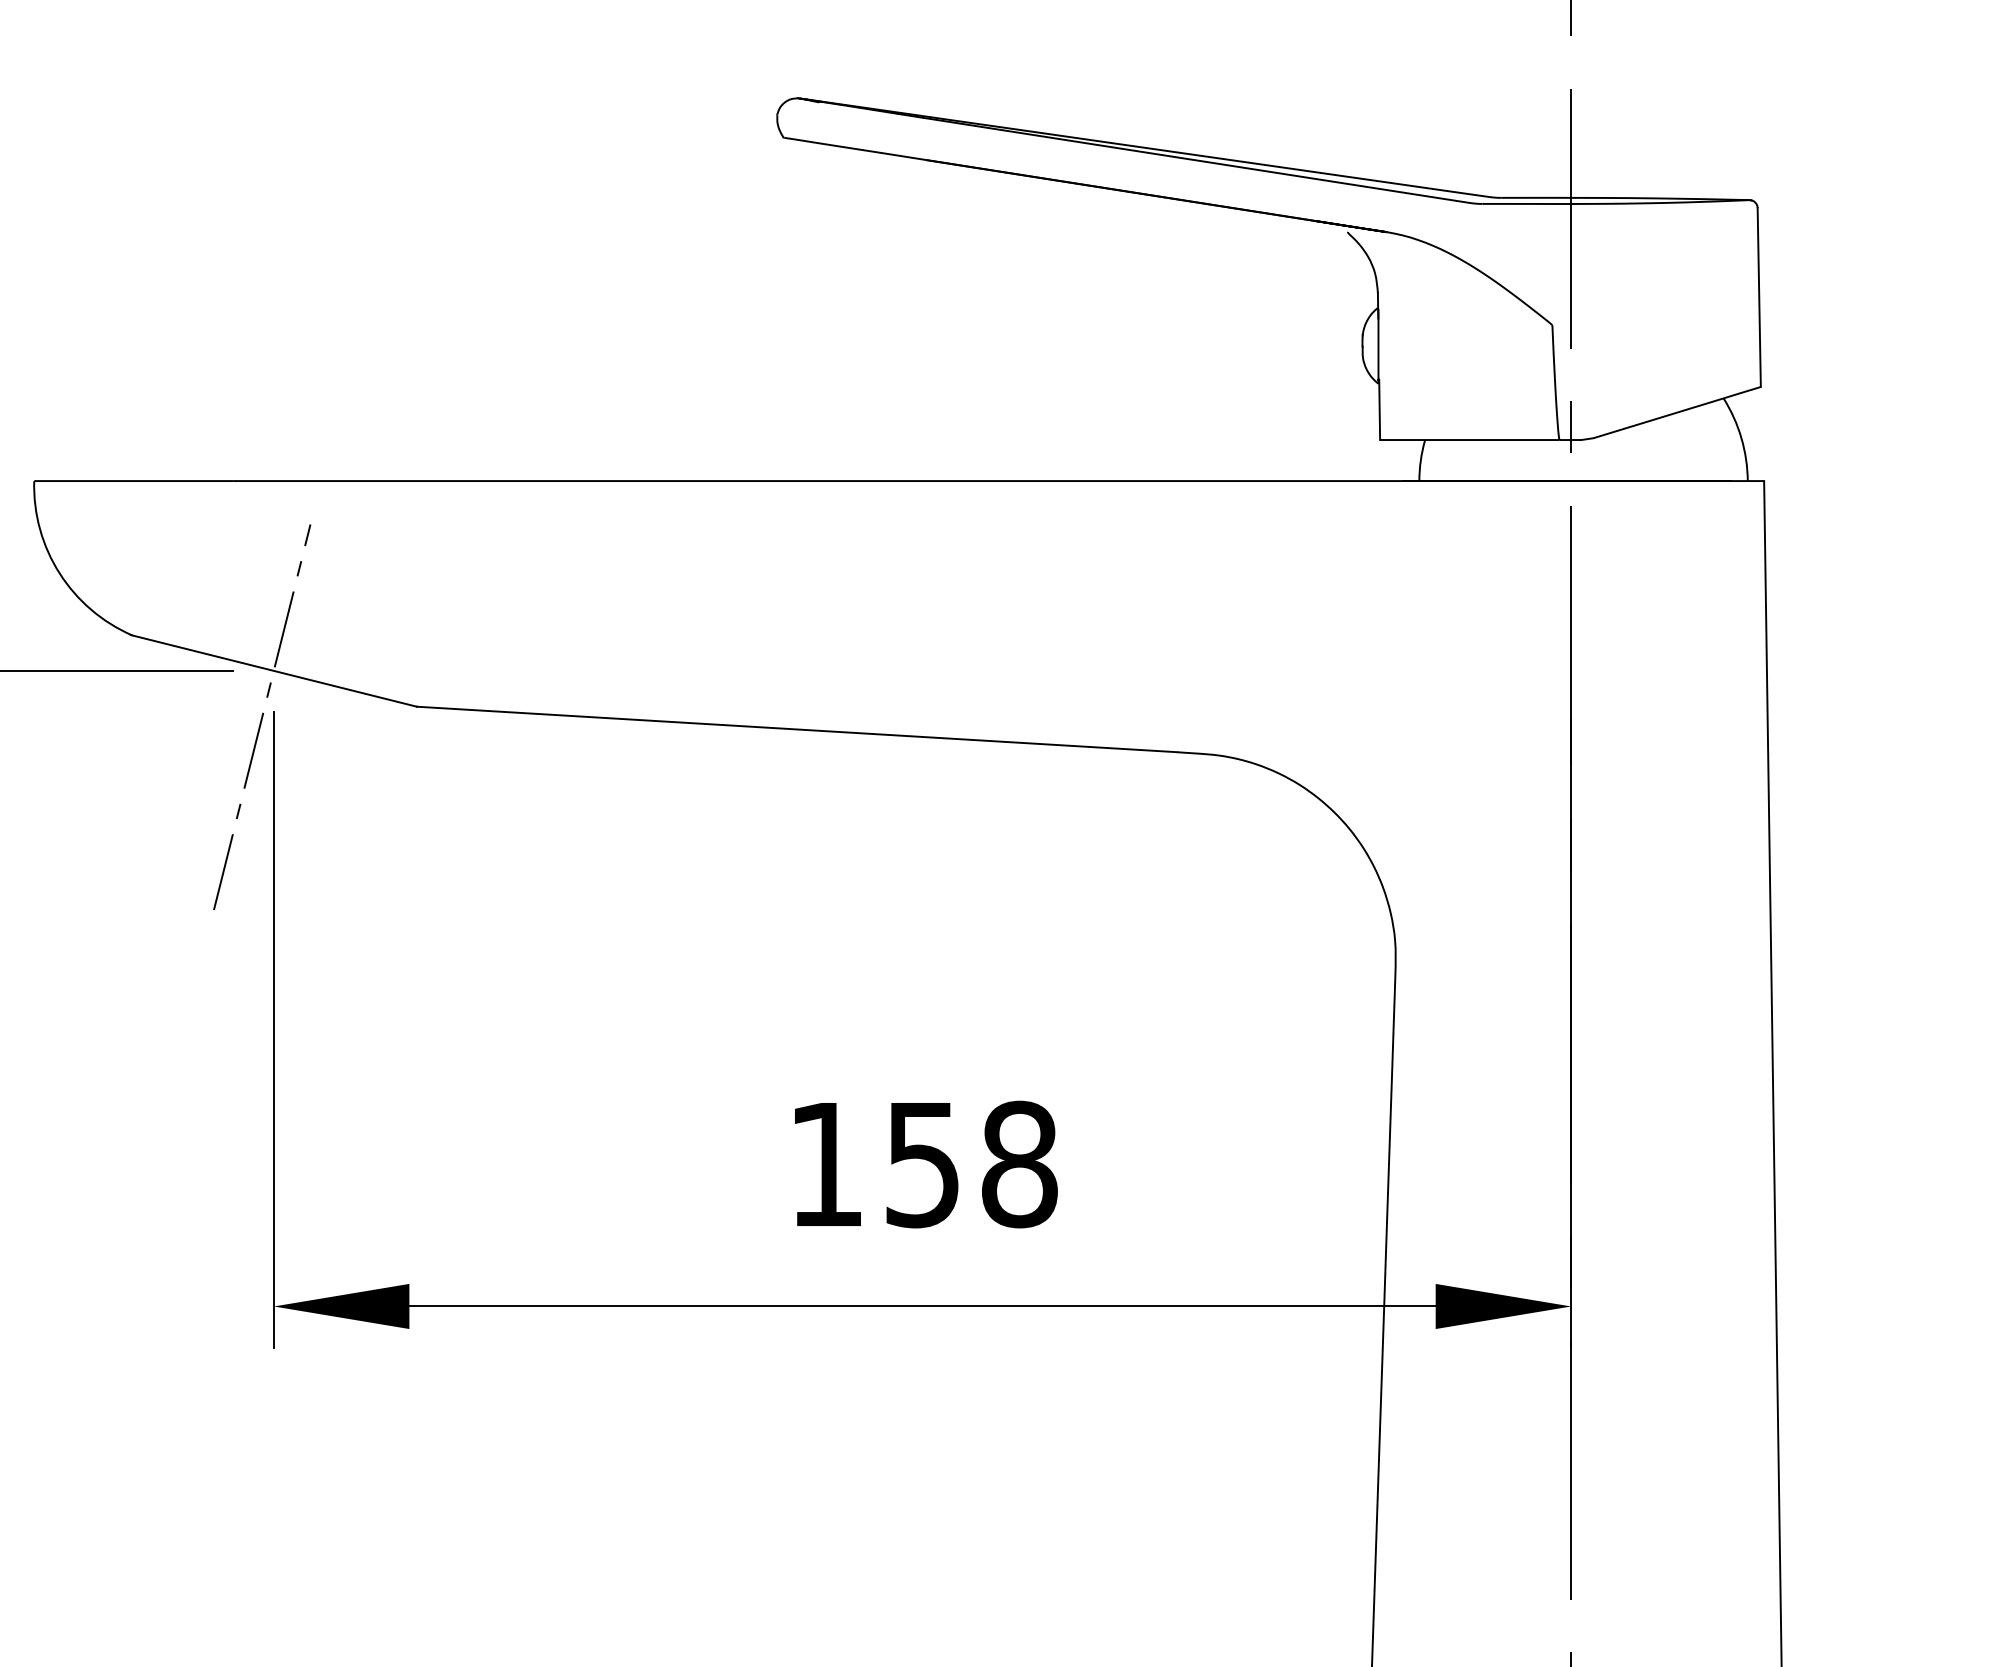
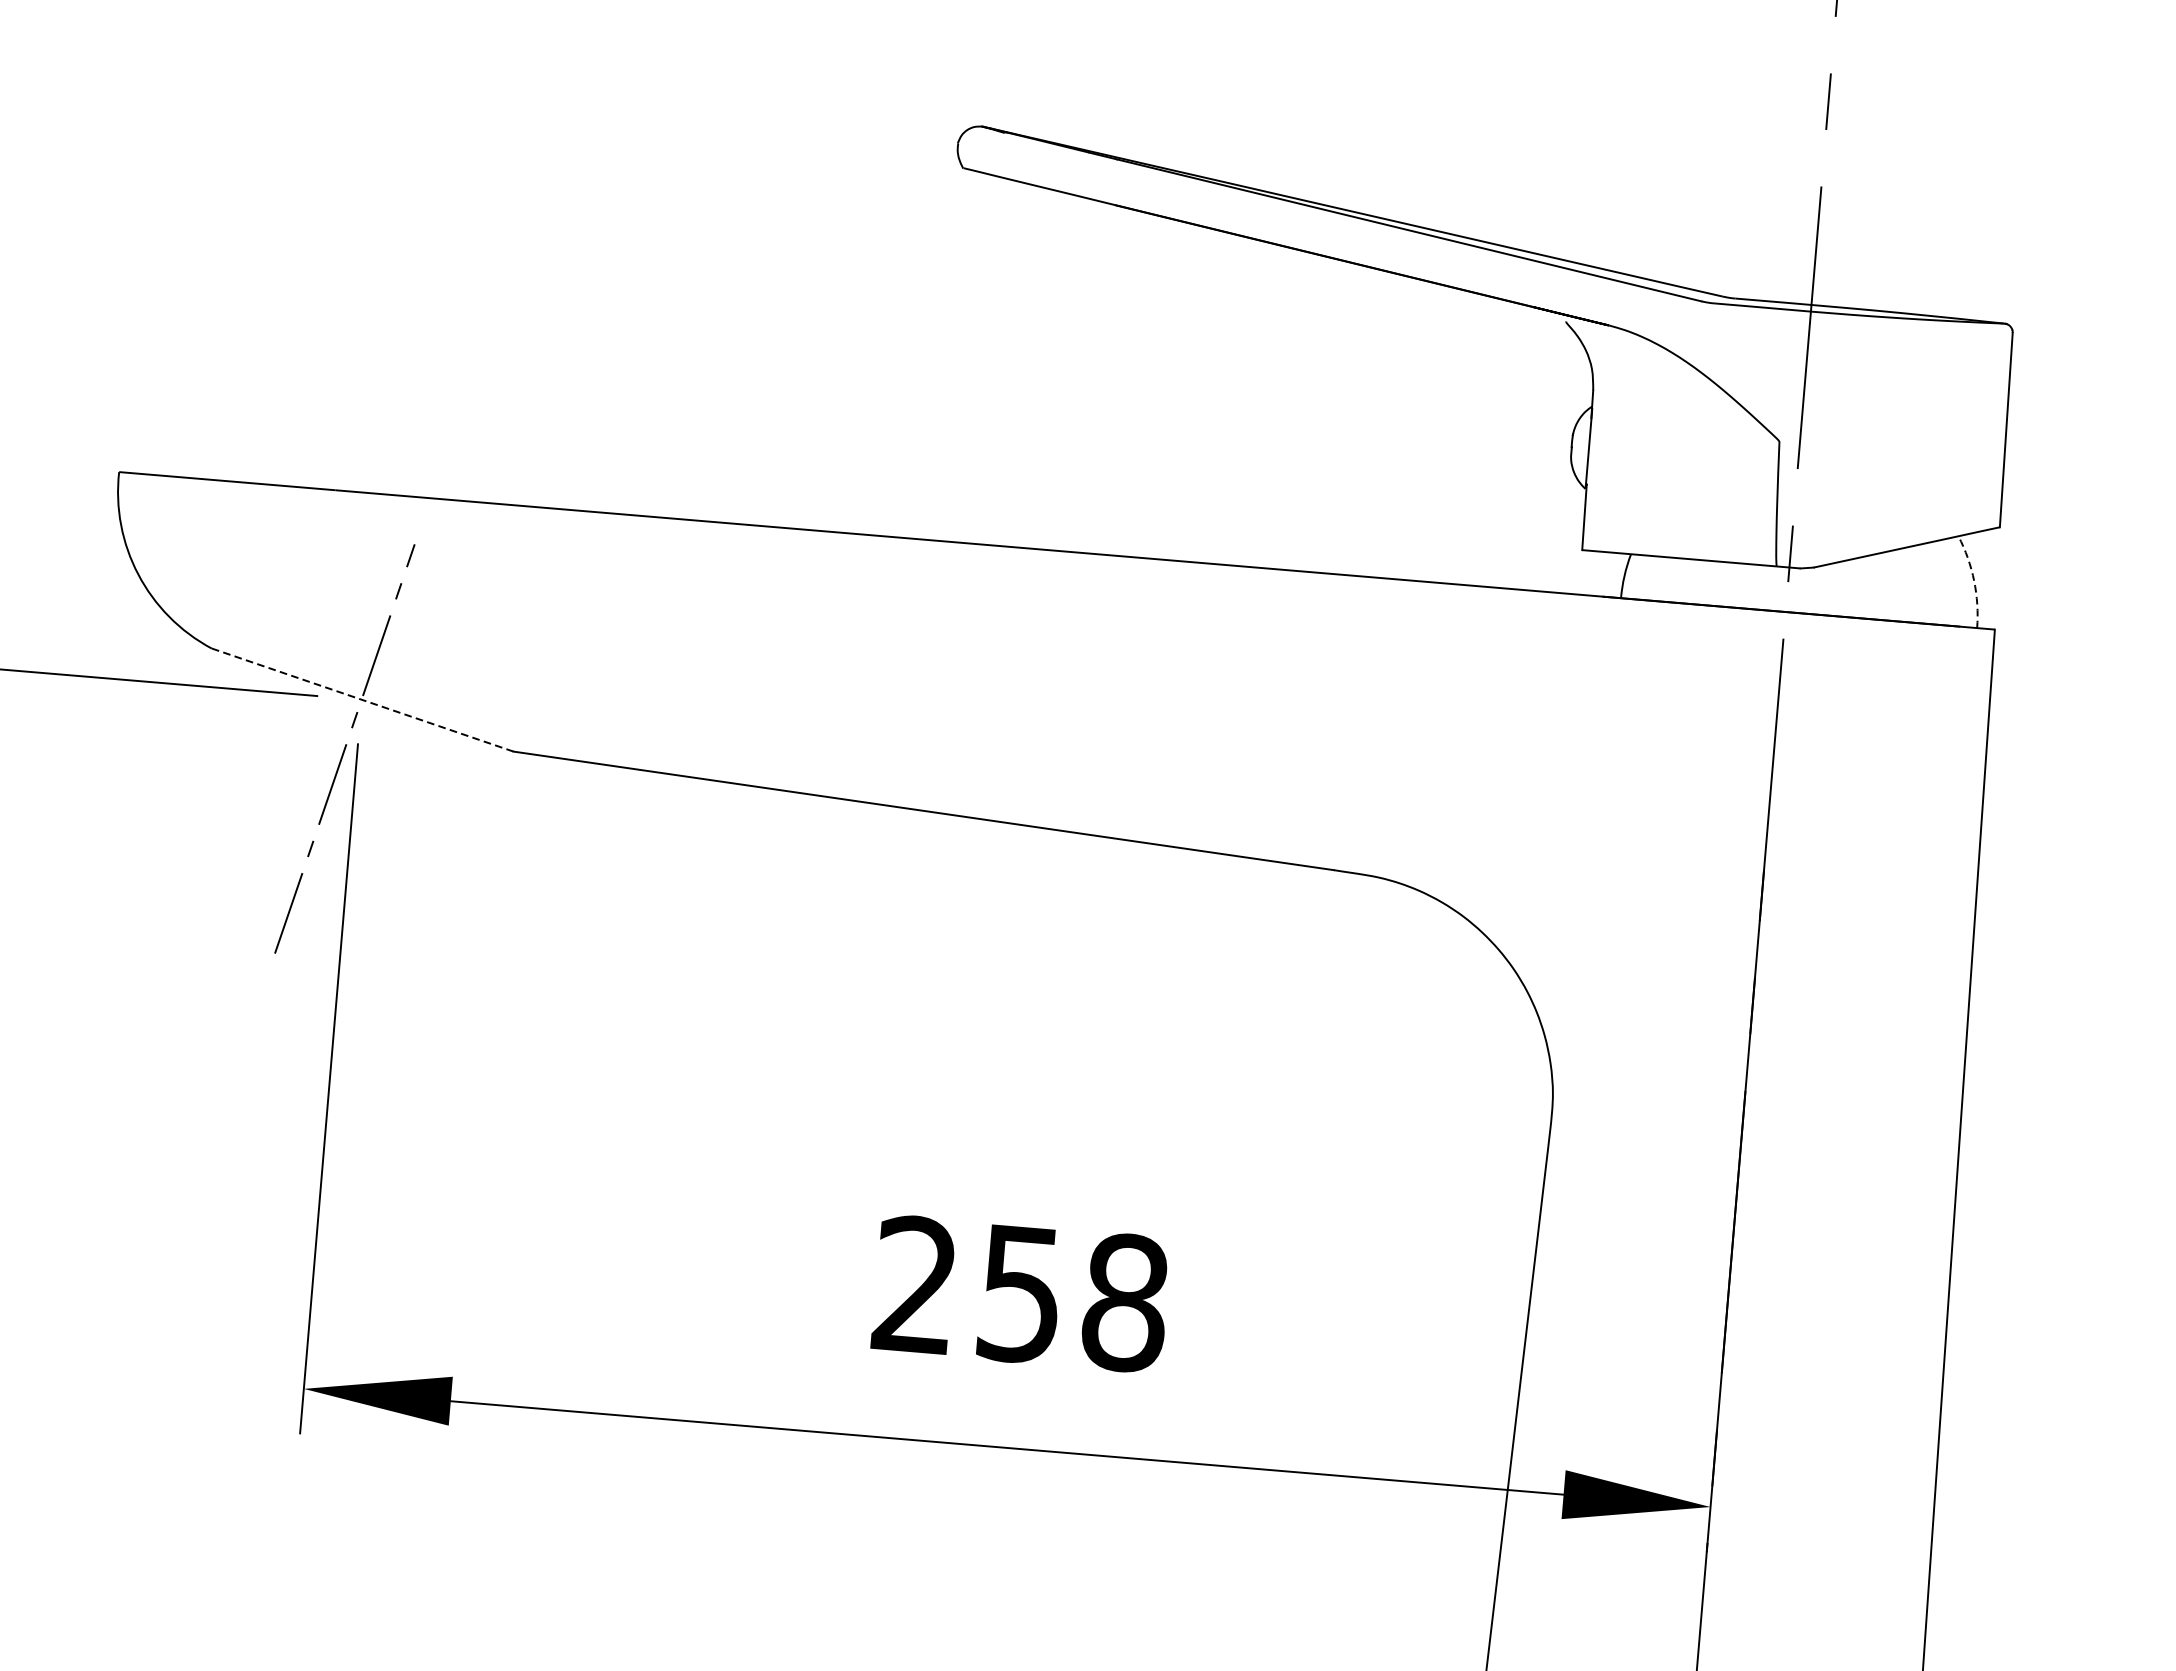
arc: (1741, 438) -> (1974, 581), solid -> dashed
line: (273, 670) -> (361, 699), solid -> dashed
text: (824, 1162) -> (914, 1282), 158 -> 258

